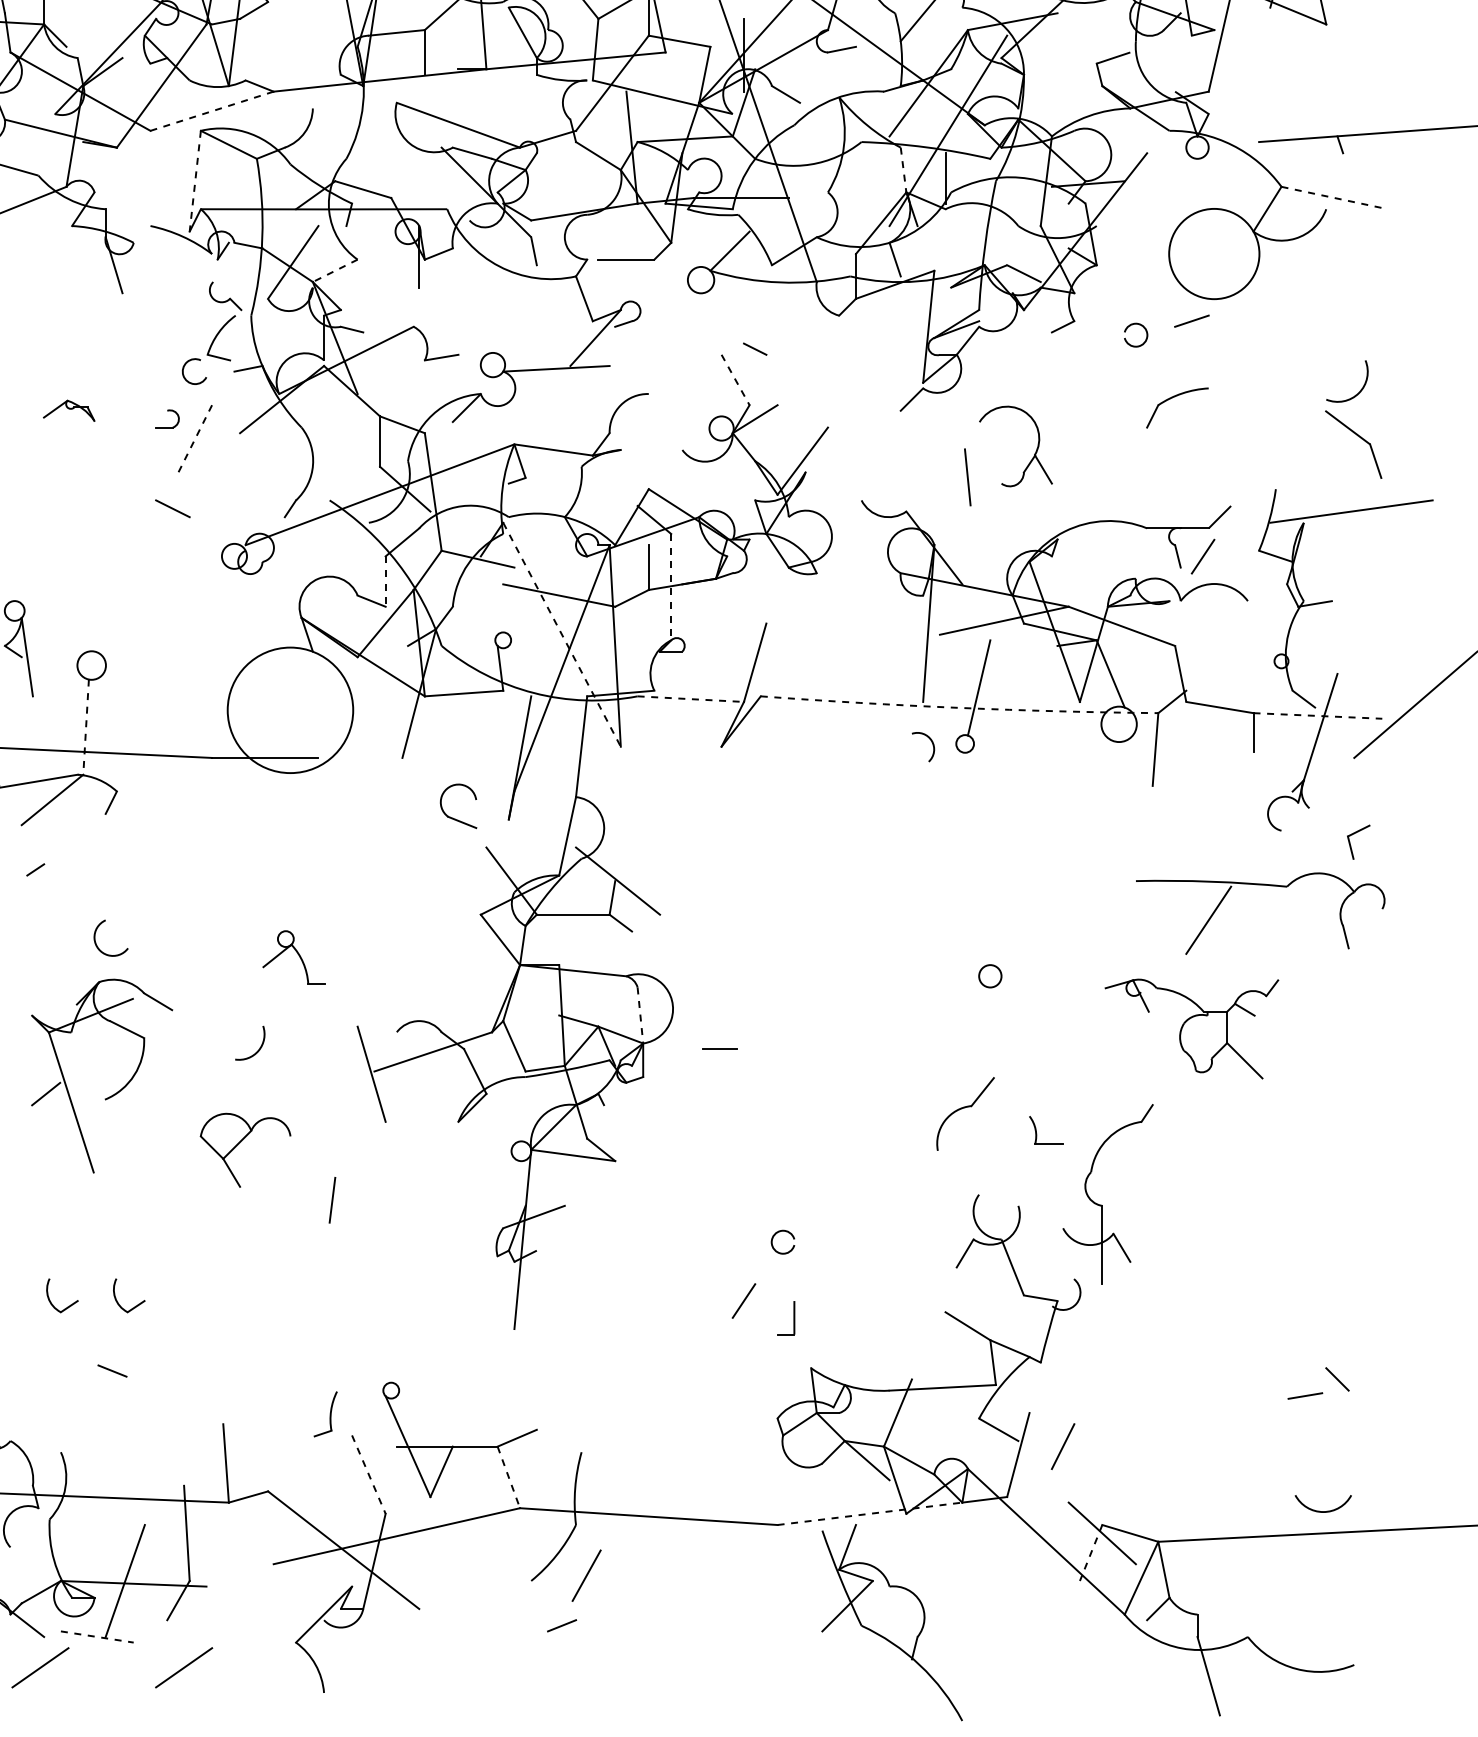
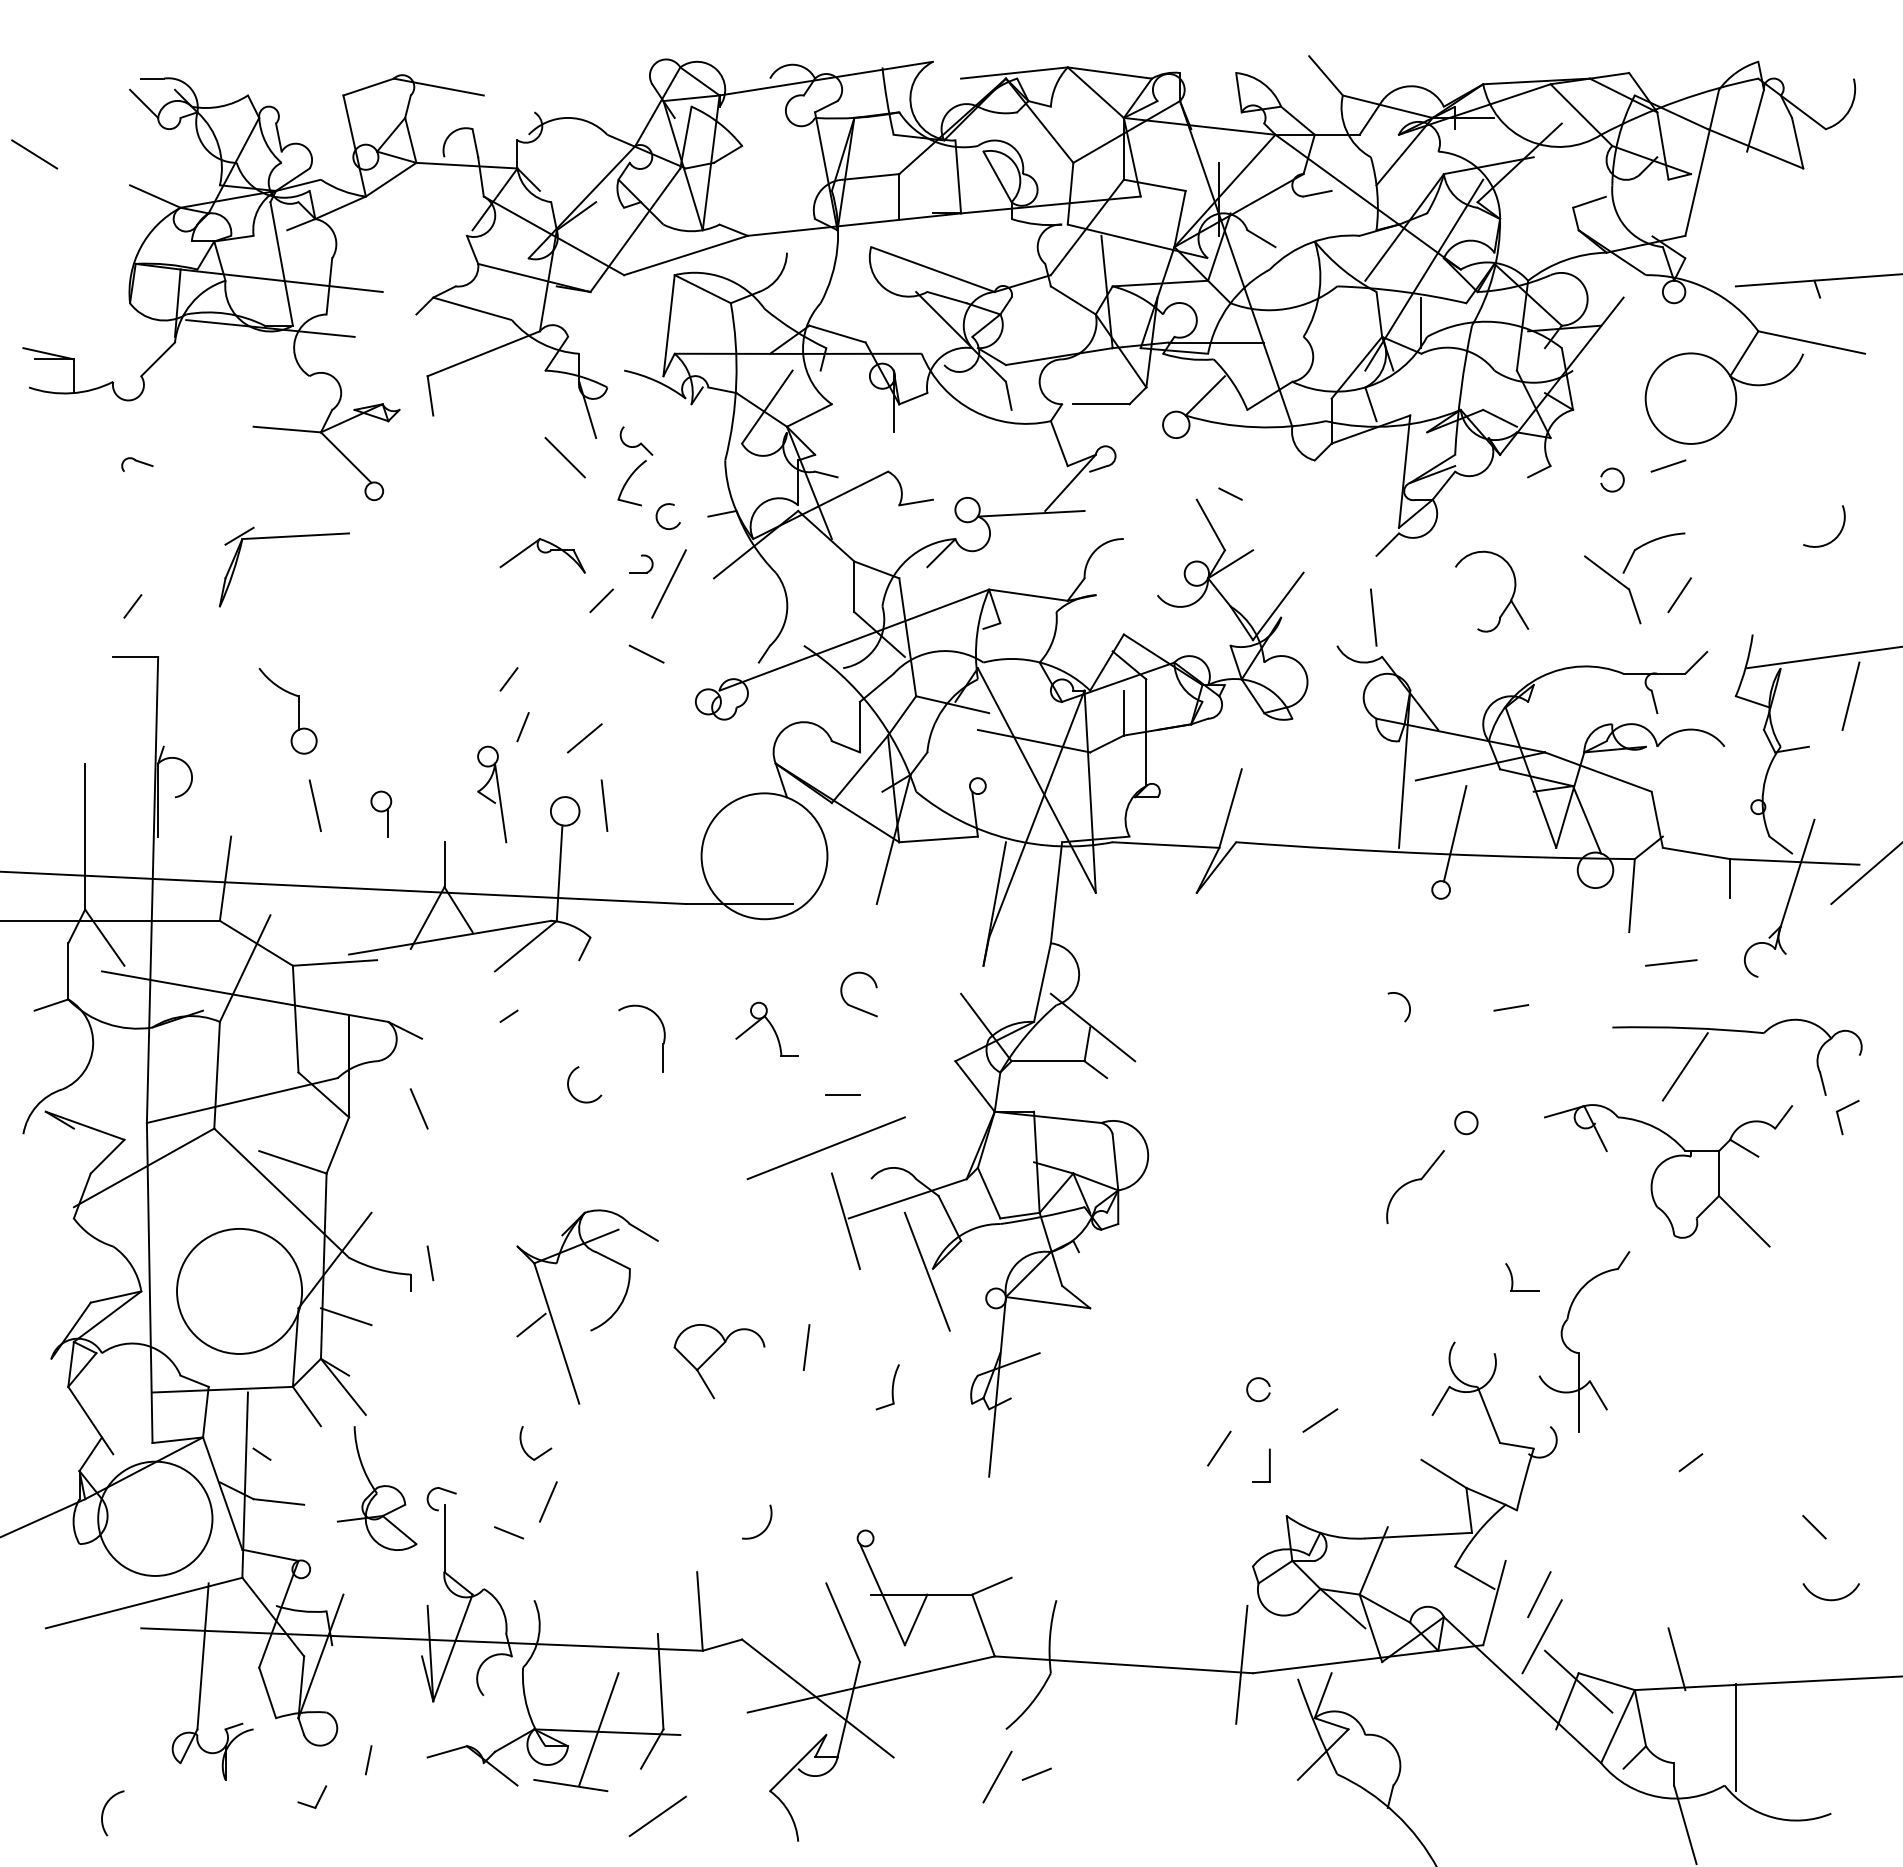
line: (211, 111) -> (685, 255), dashed -> solid
line: (903, 170) -> (1379, 314), dashed -> solid
line: (195, 181) -> (669, 325), dashed -> solid
line: (1334, 198) -> (1811, 342), dashed -> solid
line: (335, 270) -> (809, 415), dashed -> solid
line: (90, 312) -> (564, 457), added
part: (224, 321) -> (635, 466), moved
line: (735, 380) -> (1210, 525), dashed -> solid
part: (69, 410) -> (542, 555), size x1.67
part: (1357, 436) -> (1616, 581), moved
line: (195, 438) -> (669, 583), dashed -> solid
line: (127, 455) -> (601, 600), added
line: (967, 477) -> (1373, 617), moved
line: (35, 534) -> (508, 679), added
line: (1373, 550) -> (1850, 695), added
line: (1202, 556) -> (1679, 595), moved
line: (49, 581) -> (522, 727), added
line: (385, 581) -> (859, 727), dashed -> solid
line: (671, 587) -> (1146, 733), dashed -> solid
line: (110, 592) -> (584, 738), added
line: (561, 634) -> (1036, 780), dashed -> solid
line: (130, 659) -> (604, 805), added
line: (691, 699) -> (1166, 845), dashed -> solid
arc: (959, 707) -> (1435, 853), dashed -> solid
line: (1317, 715) -> (1794, 861), dashed -> solid
line: (86, 727) -> (559, 873), dashed -> solid
arc: (931, 743) -> (1407, 1003), moved
line: (1194, 816) -> (1671, 962), added
part: (454, 818) -> (855, 1006), moved
part: (1351, 845) -> (1840, 1120), moved
part: (188, 897) -> (662, 1043), added
part: (293, 956) -> (766, 1028), moved
line: (351, 1001) -> (825, 1148), added
line: (640, 1015) -> (1115, 1162), dashed -> solid
part: (1191, 1028) -> (1668, 1175), size x1.43
arc: (259, 1047) -> (766, 1526), moved
line: (719, 1048) -> (842, 1094), moved
part: (110, 1095) -> (596, 1326), moved
part: (965, 1113) -> (1415, 1186), moved
line: (451, 1124) -> (926, 1271), added
part: (239, 1144) -> (713, 1355), moved
line: (844, 1272) -> (1320, 1420), added
part: (136, 1304) -> (610, 1452), removed
line: (1213, 1314) -> (1690, 1462), added
line: (74, 1353) -> (547, 1501), added
line: (112, 1370) -> (509, 1532), moved
line: (1305, 1395) -> (1511, 1007), moved
part: (325, 1414) -> (887, 1387), moved
line: (369, 1474) -> (843, 1622), dashed -> solid
line: (508, 1477) -> (983, 1625), dashed -> solid
line: (1065, 1488) -> (1541, 1636), added
line: (1199, 1511) -> (1676, 1659), added
arc: (1322, 1511) -> (1830, 1599), moved
line: (870, 1513) -> (1346, 1661), dashed -> solid
line: (766, 1516) -> (1241, 1664), added
line: (1091, 1553) -> (1567, 1701), dashed -> solid
line: (586, 1575) -> (997, 1776), moved
line: (1258, 1589) -> (1735, 1737), added
line: (96, 1636) -> (570, 1785), dashed -> solid
line: (40, 1667) -> (513, 1816), removed

